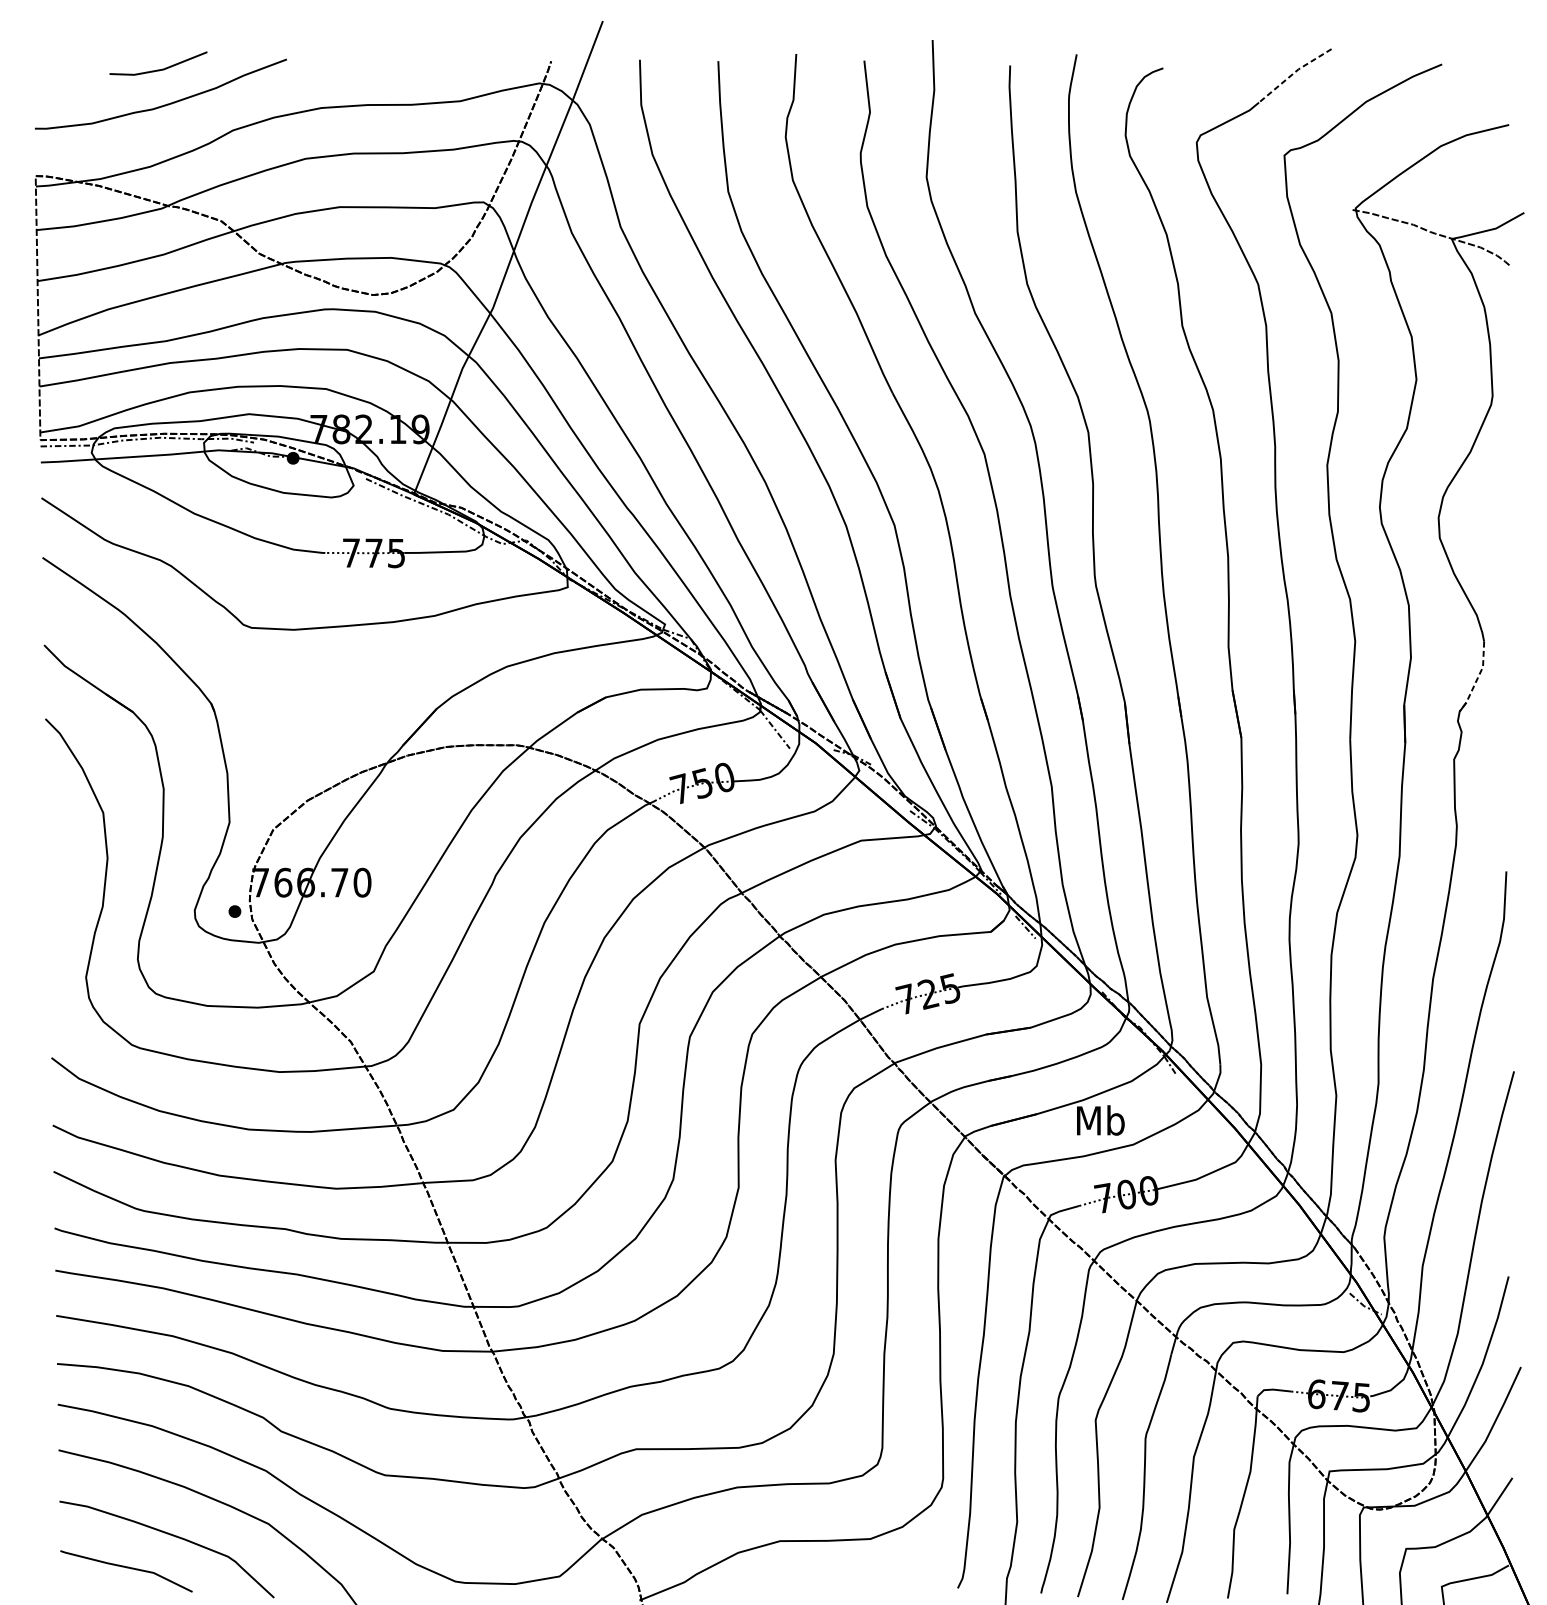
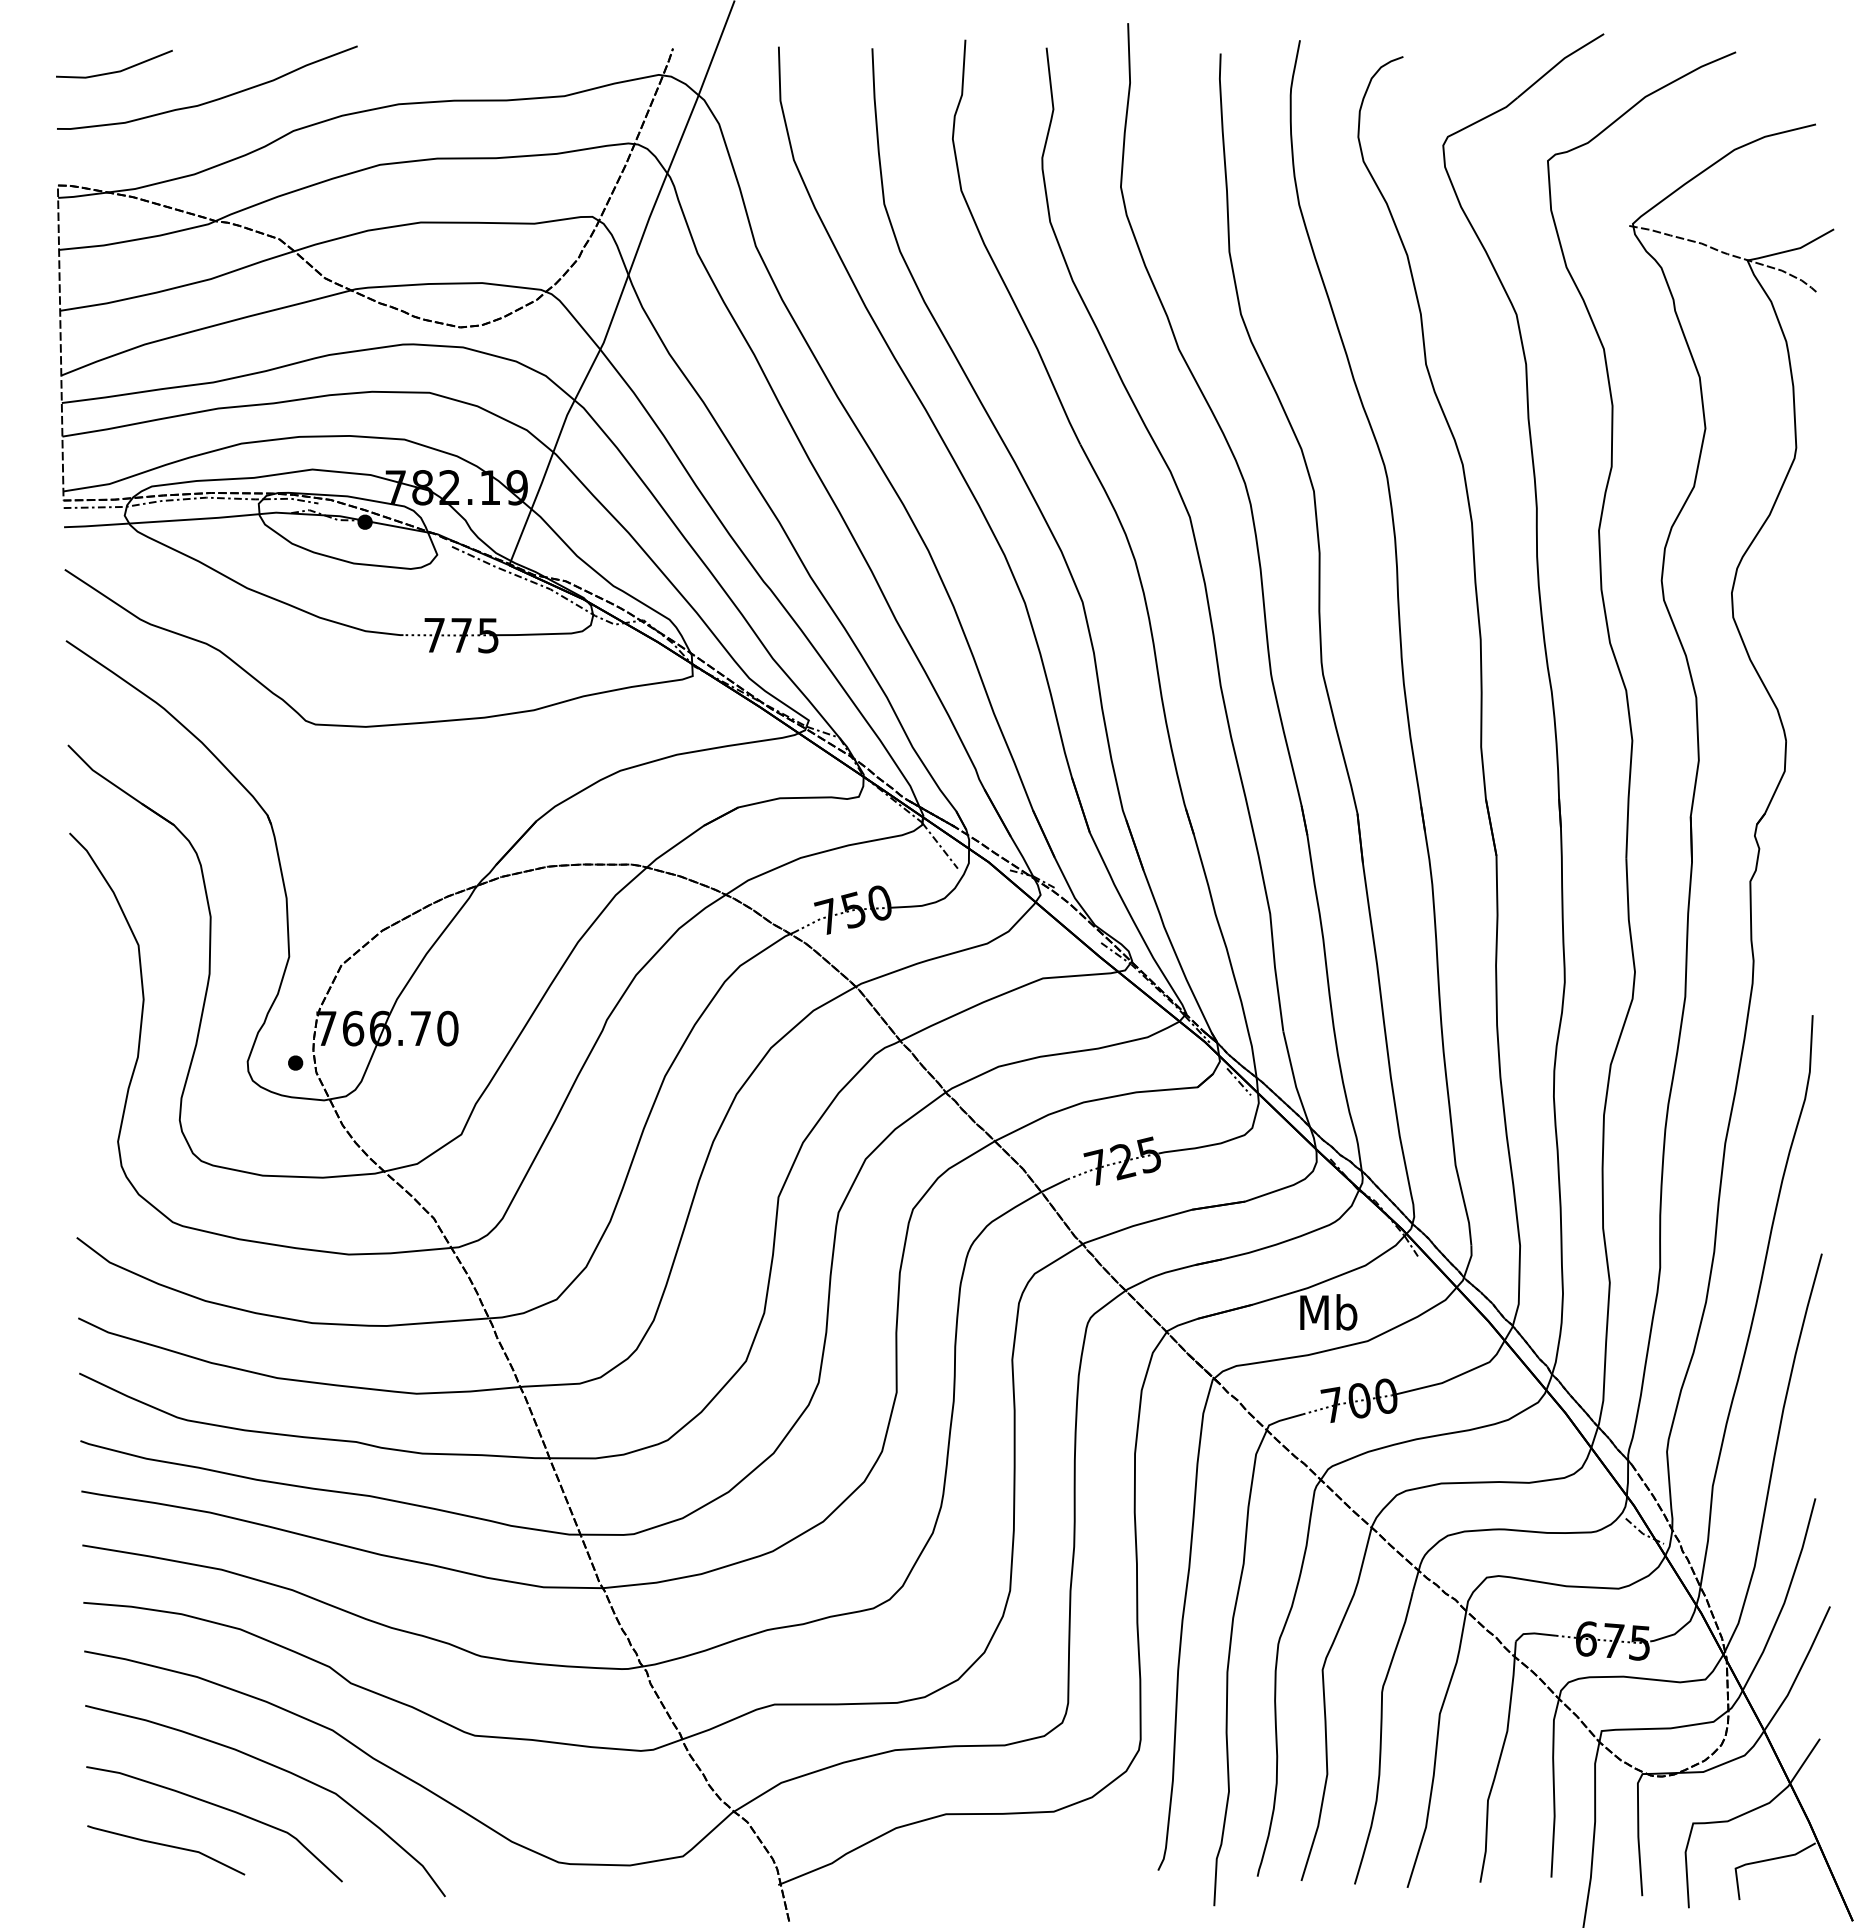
line: (158, 69) -> (114, 71), moved
line: (1294, 73) -> (1559, 62), dashed -> solid
line: (1477, 678) -> (1778, 784), dashed -> solid

